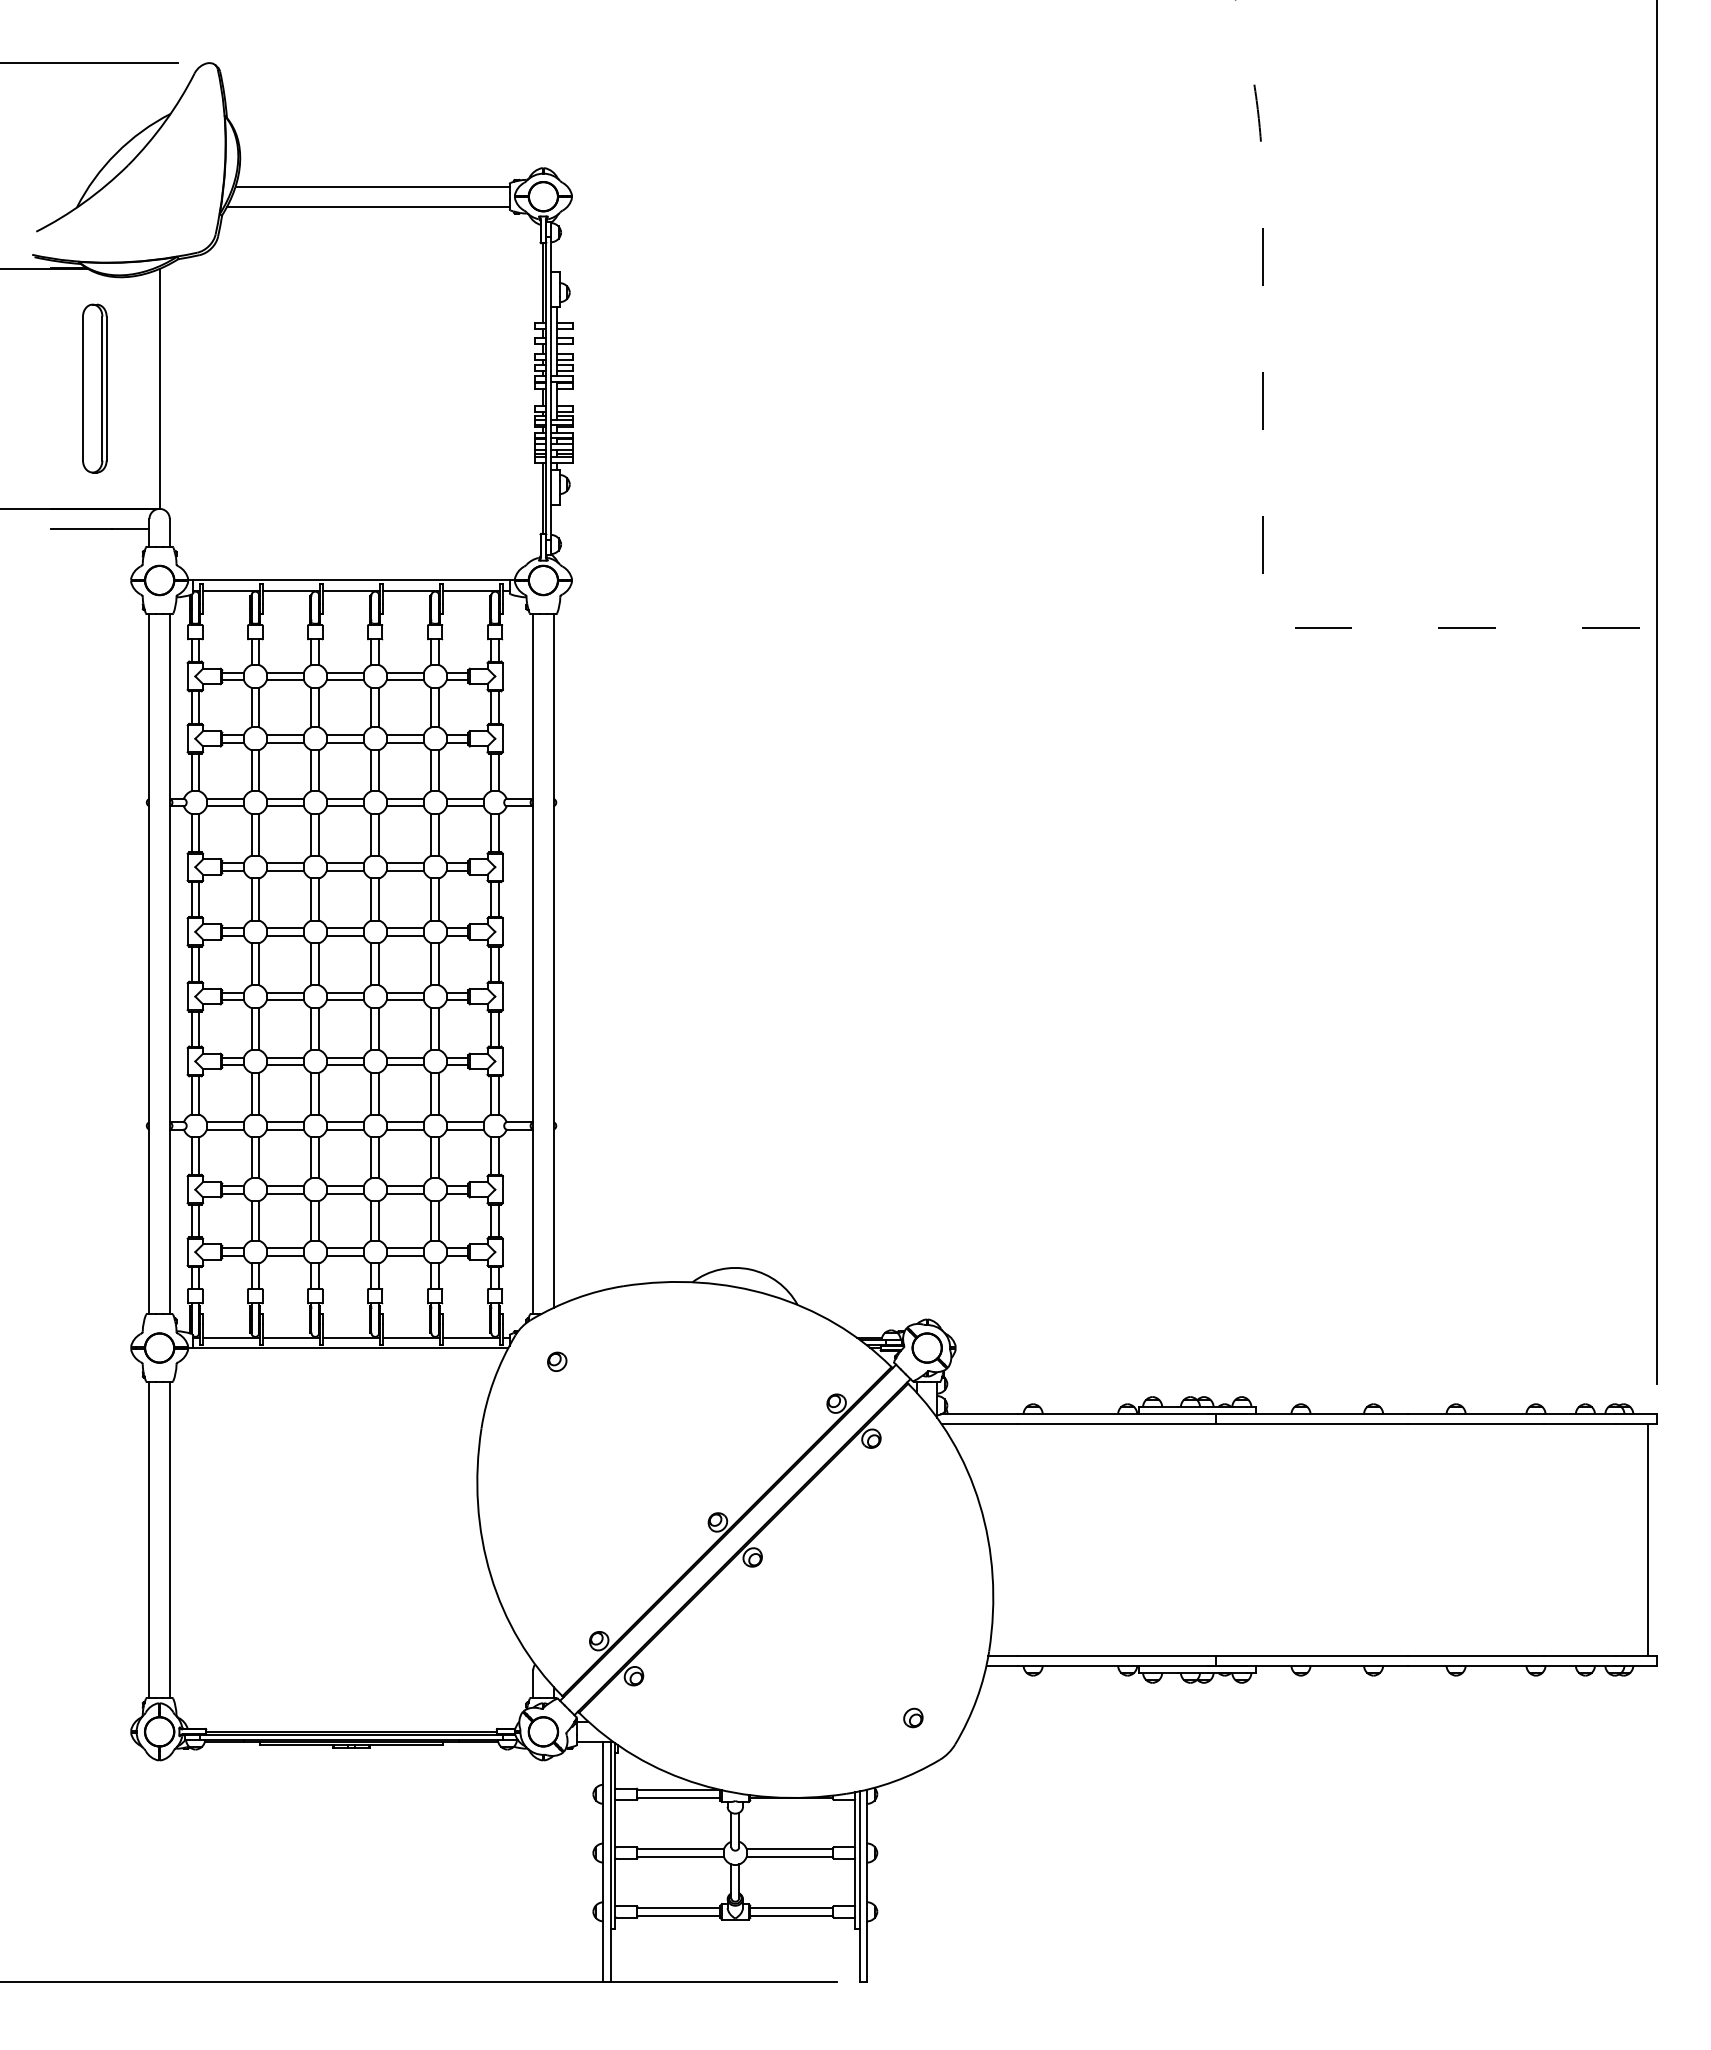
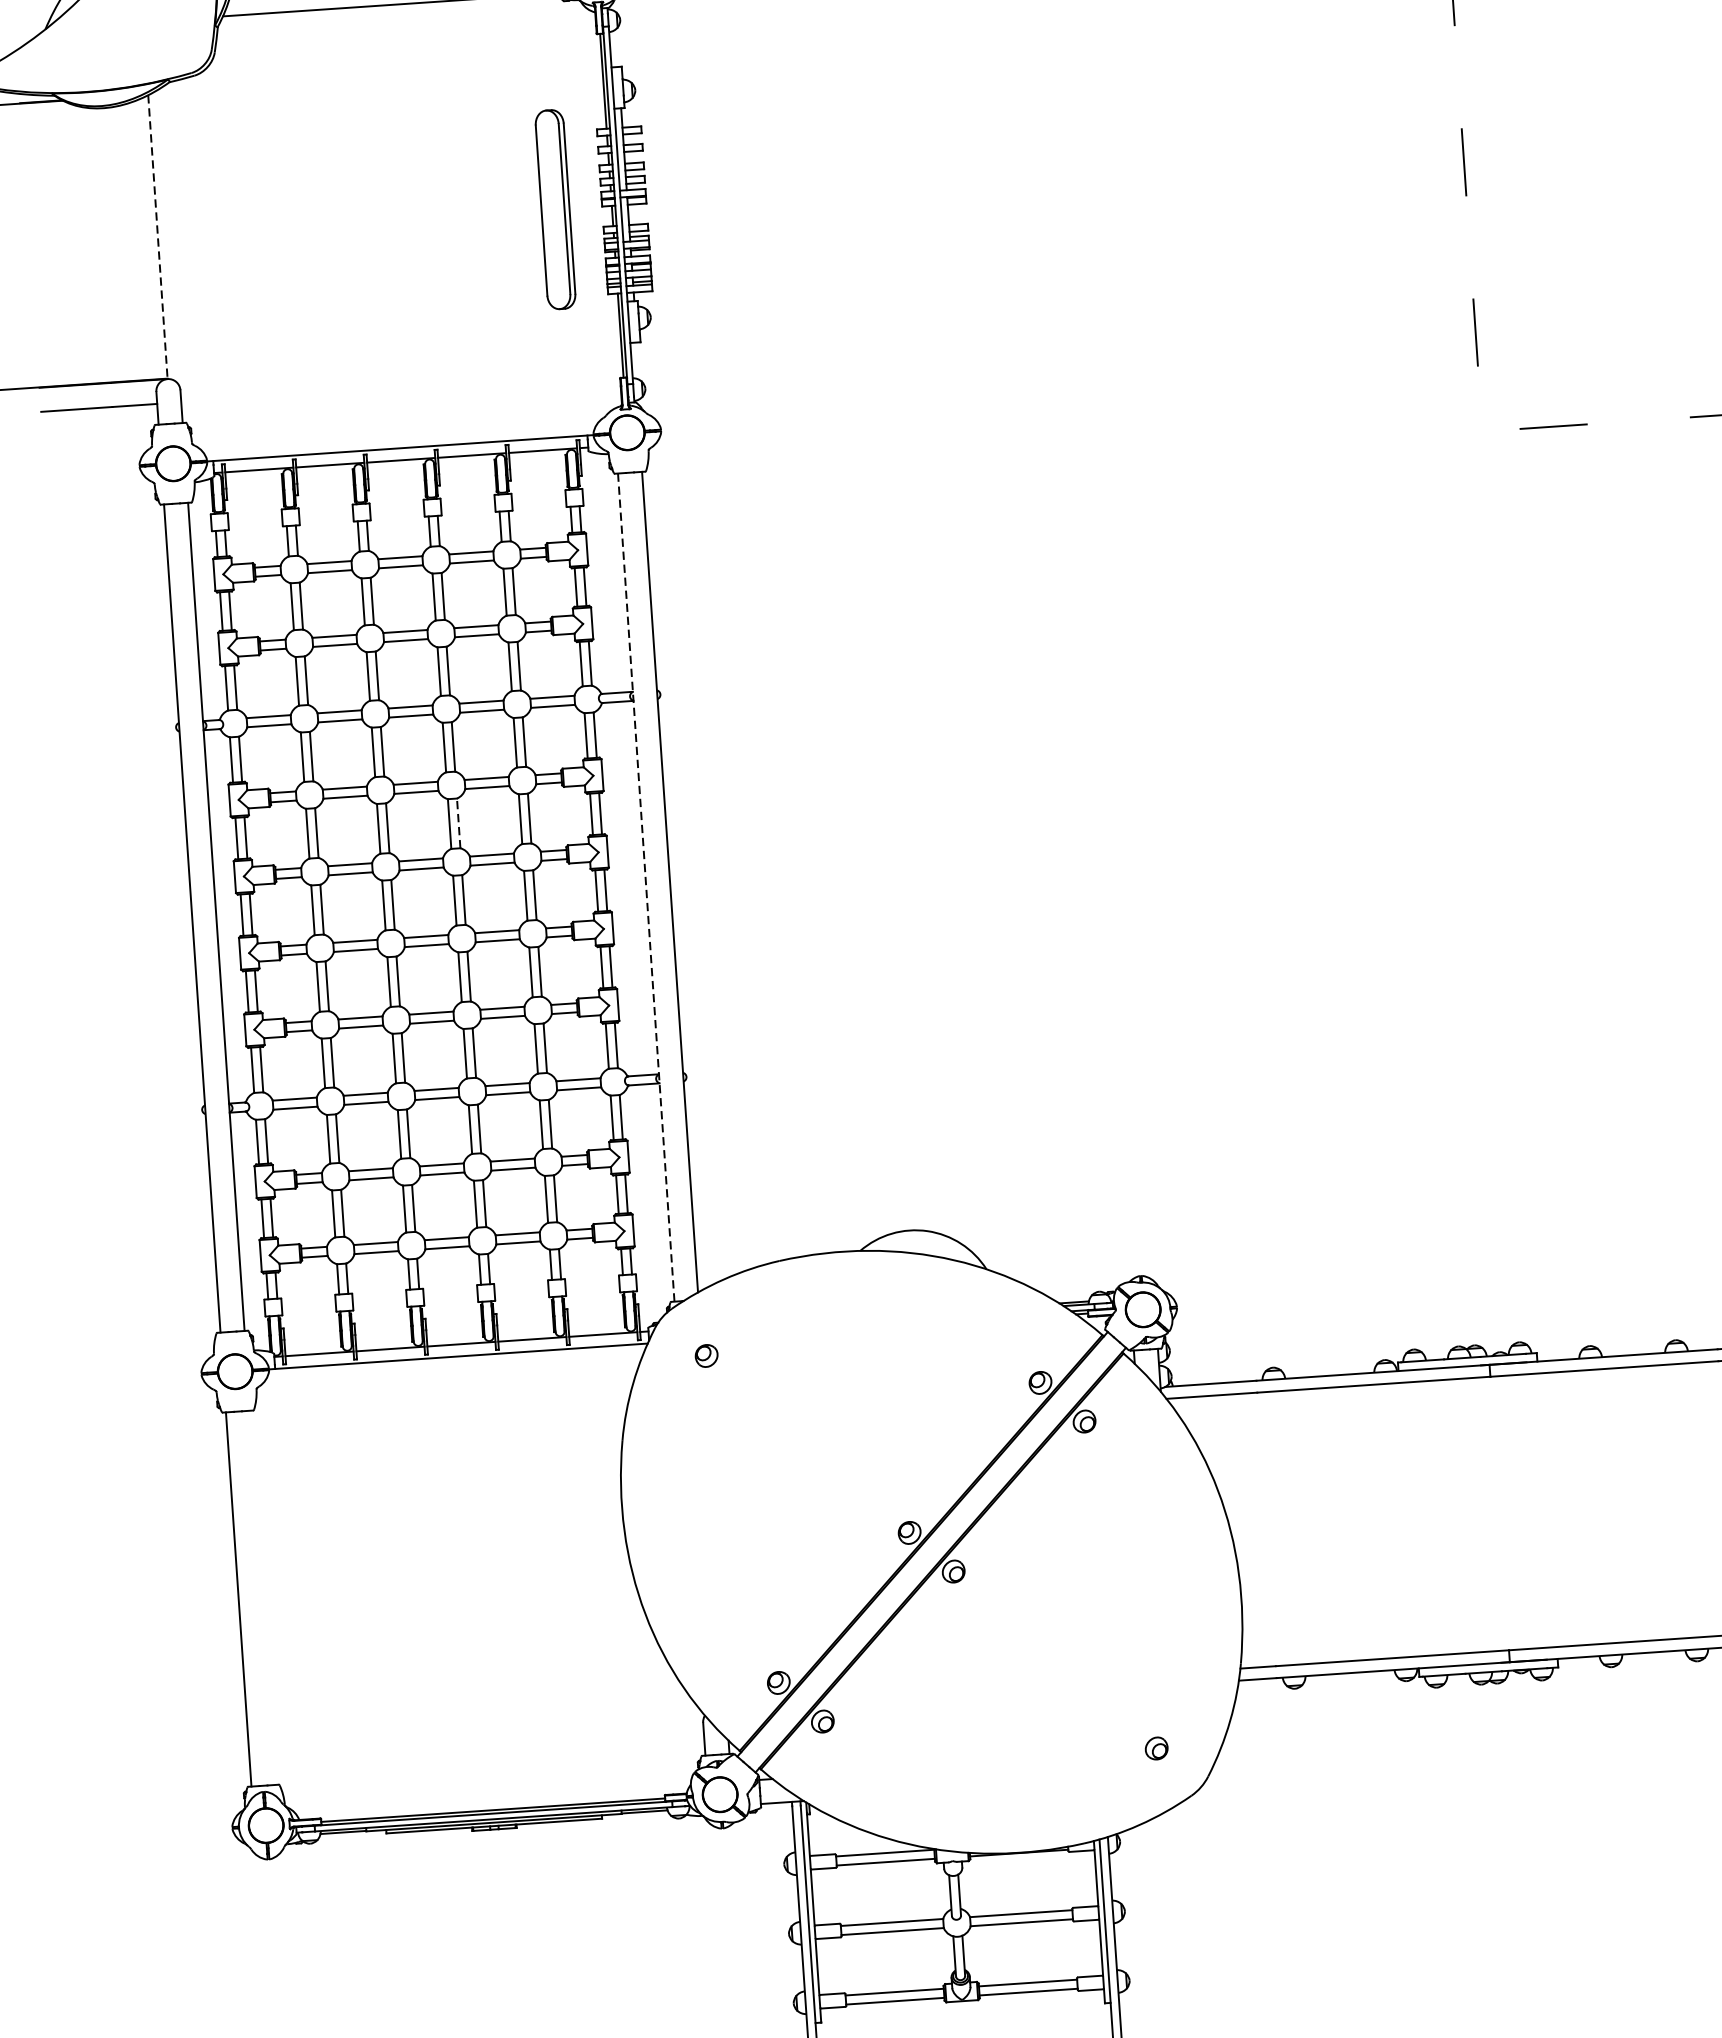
part: (94, 388) -> (555, 209), moved
line: (159, 388) -> (157, 236), solid -> dashed
line: (379, 899) -> (459, 823), solid -> dashed
line: (533, 964) -> (646, 887), solid -> dashed
line: (169, 1539) -> (262, 1597), removed

